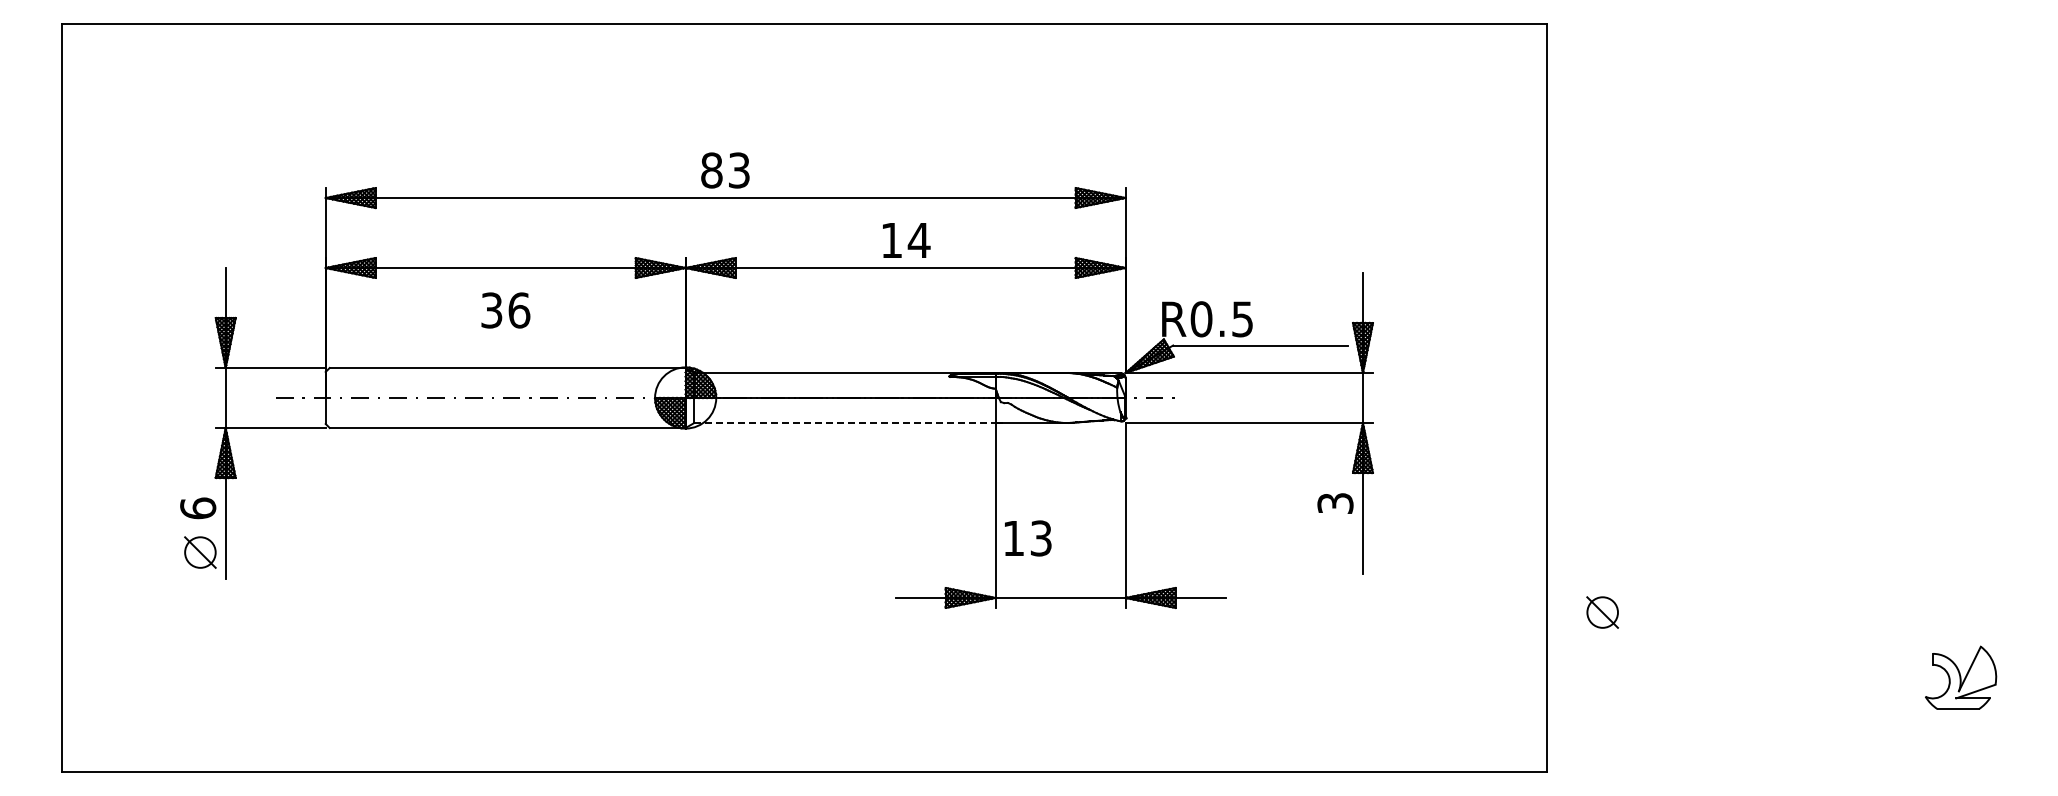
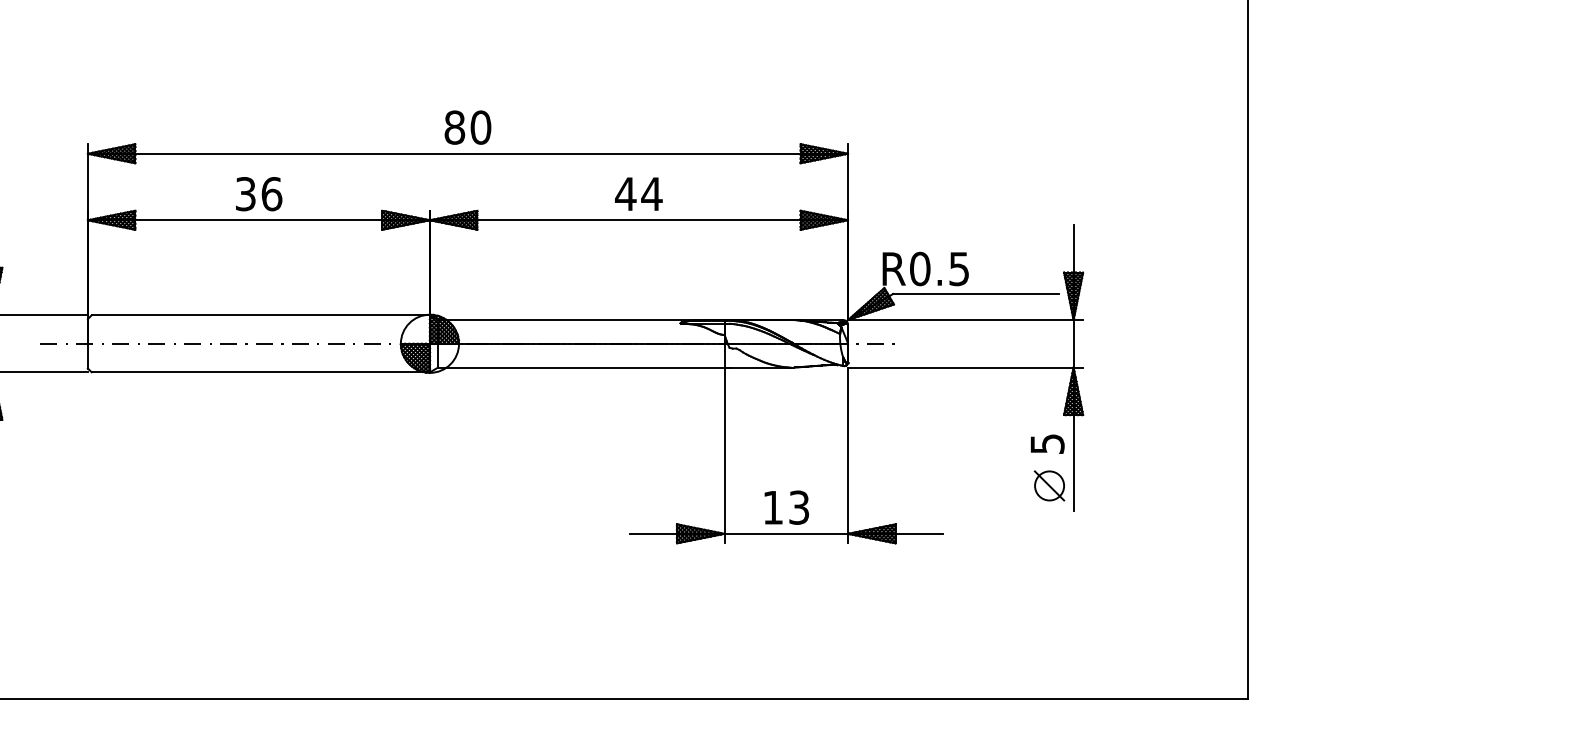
text: (739, 170) -> (481, 127), 83 -> 80
text: (891, 240) -> (625, 194), 14 -> 44
text: (505, 310) -> (258, 194), moved
line: (845, 422) -> (581, 367), dashed -> solid
text: (1334, 503) -> (1046, 444), 3 -> 5
text: (1028, 538) -> (787, 507), moved
part: (1602, 612) -> (1049, 485), moved

